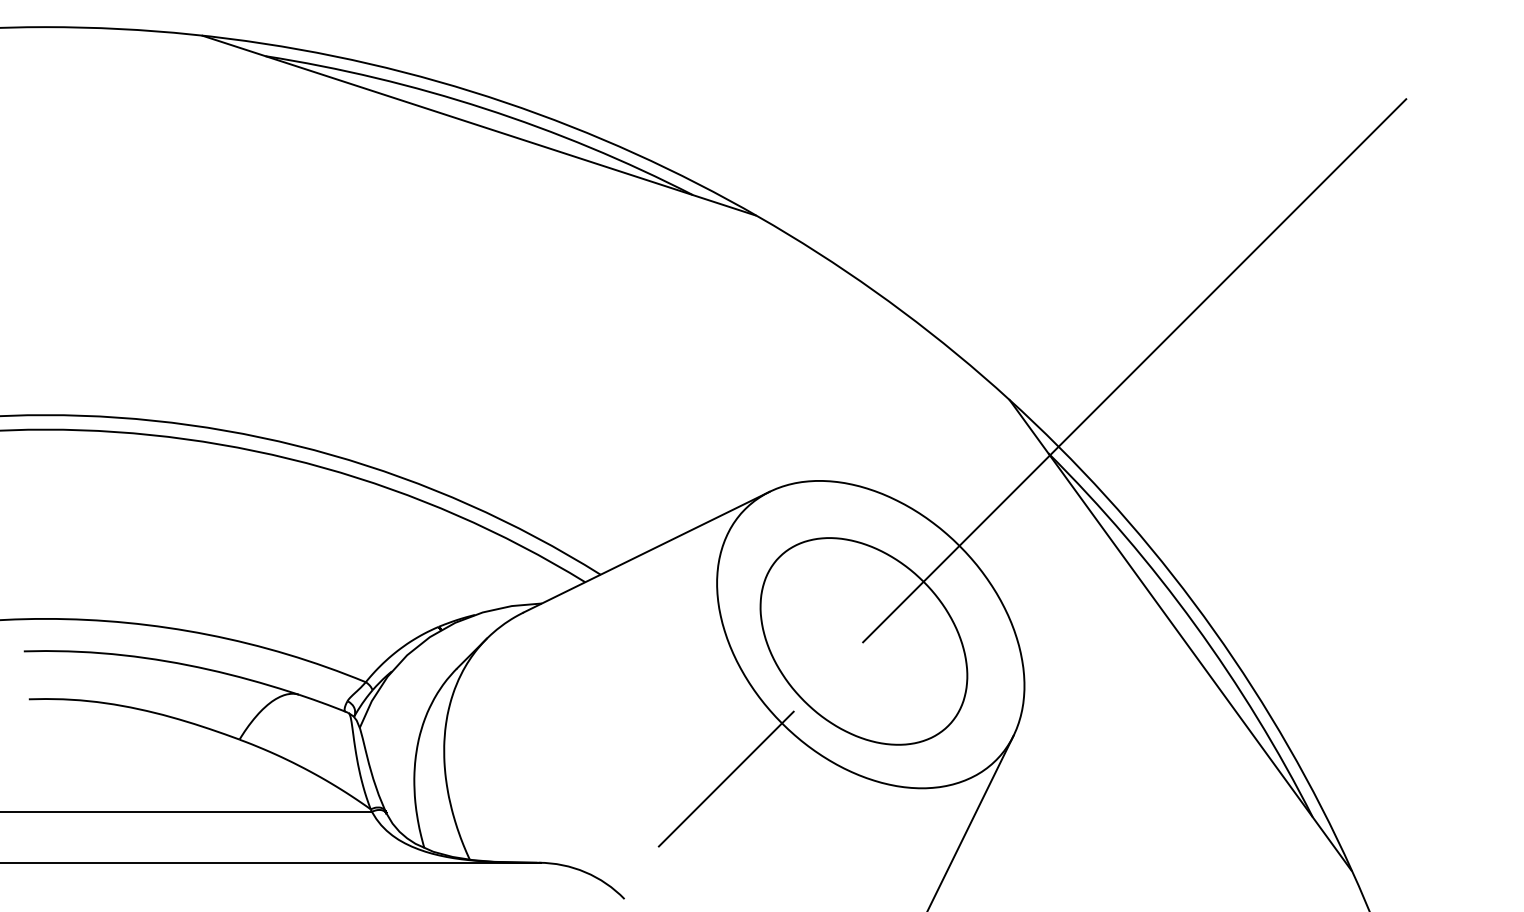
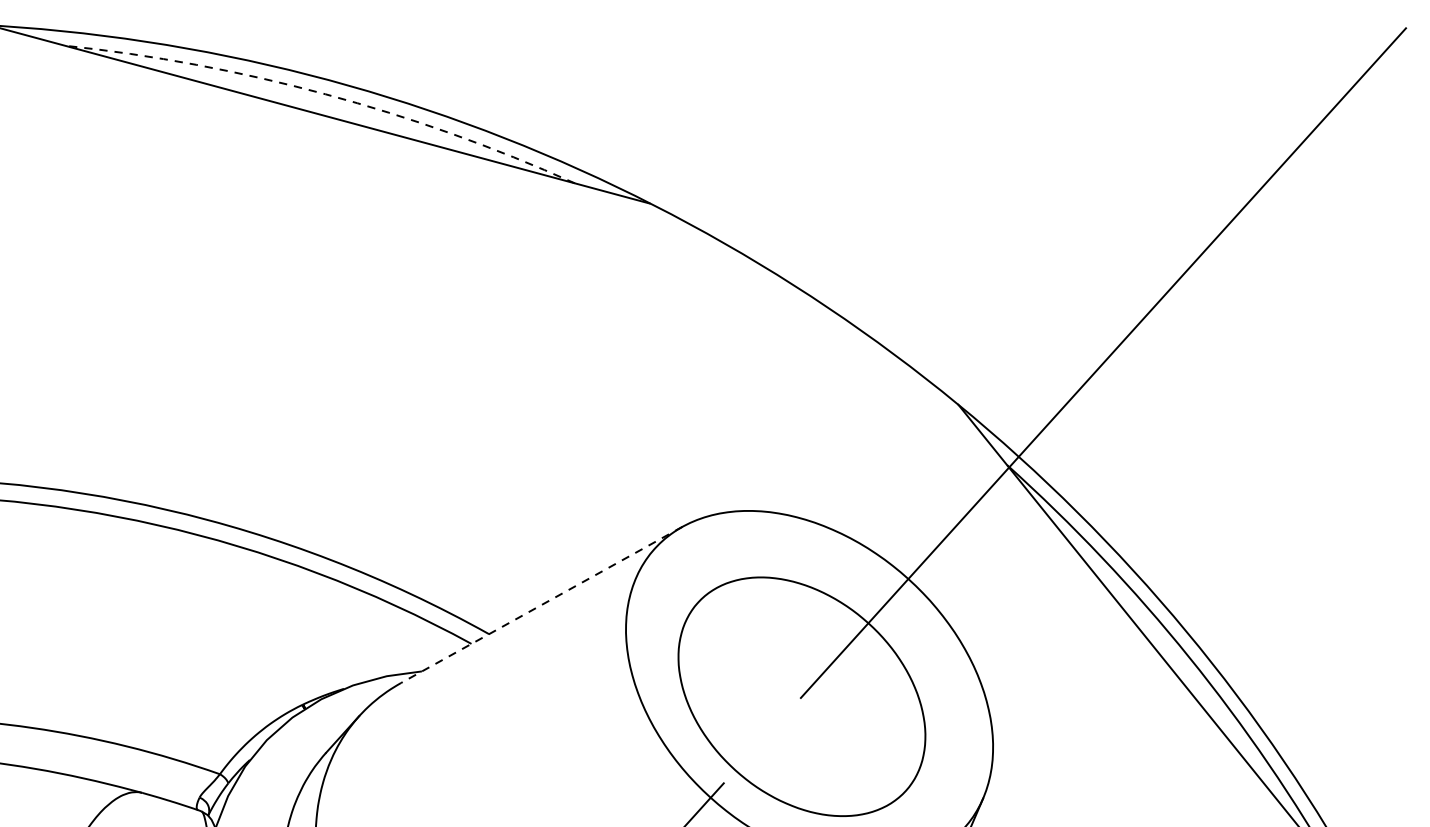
arc: (484, 108) -> (325, 94), solid -> dashed
line: (646, 552) -> (541, 605), solid -> dashed

